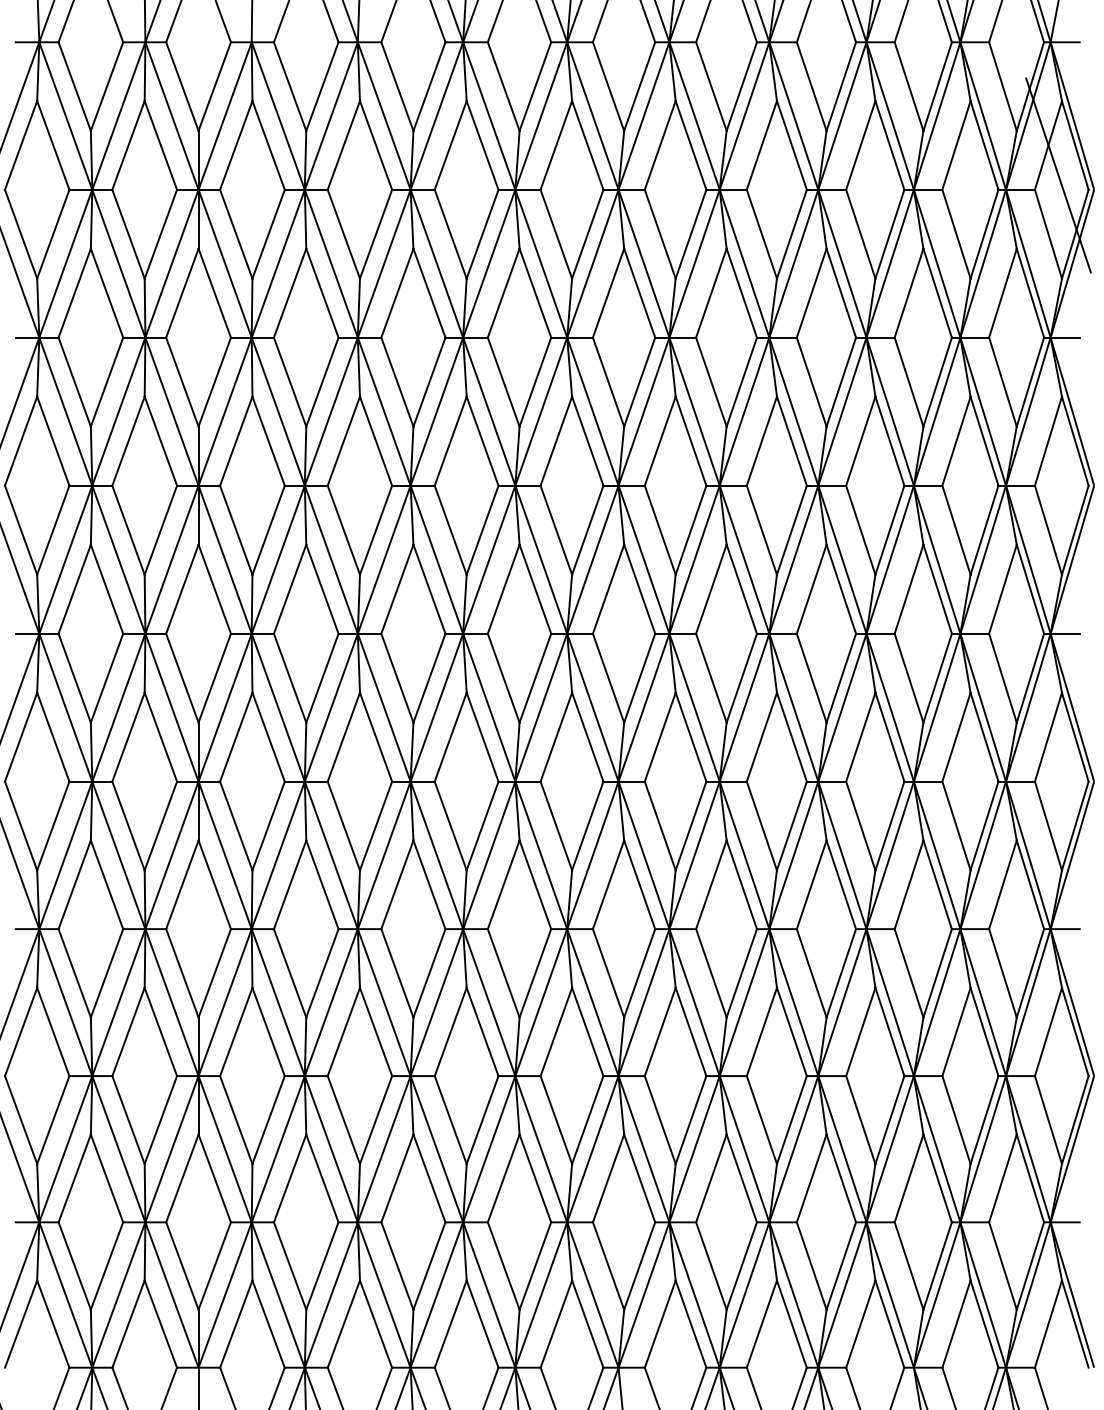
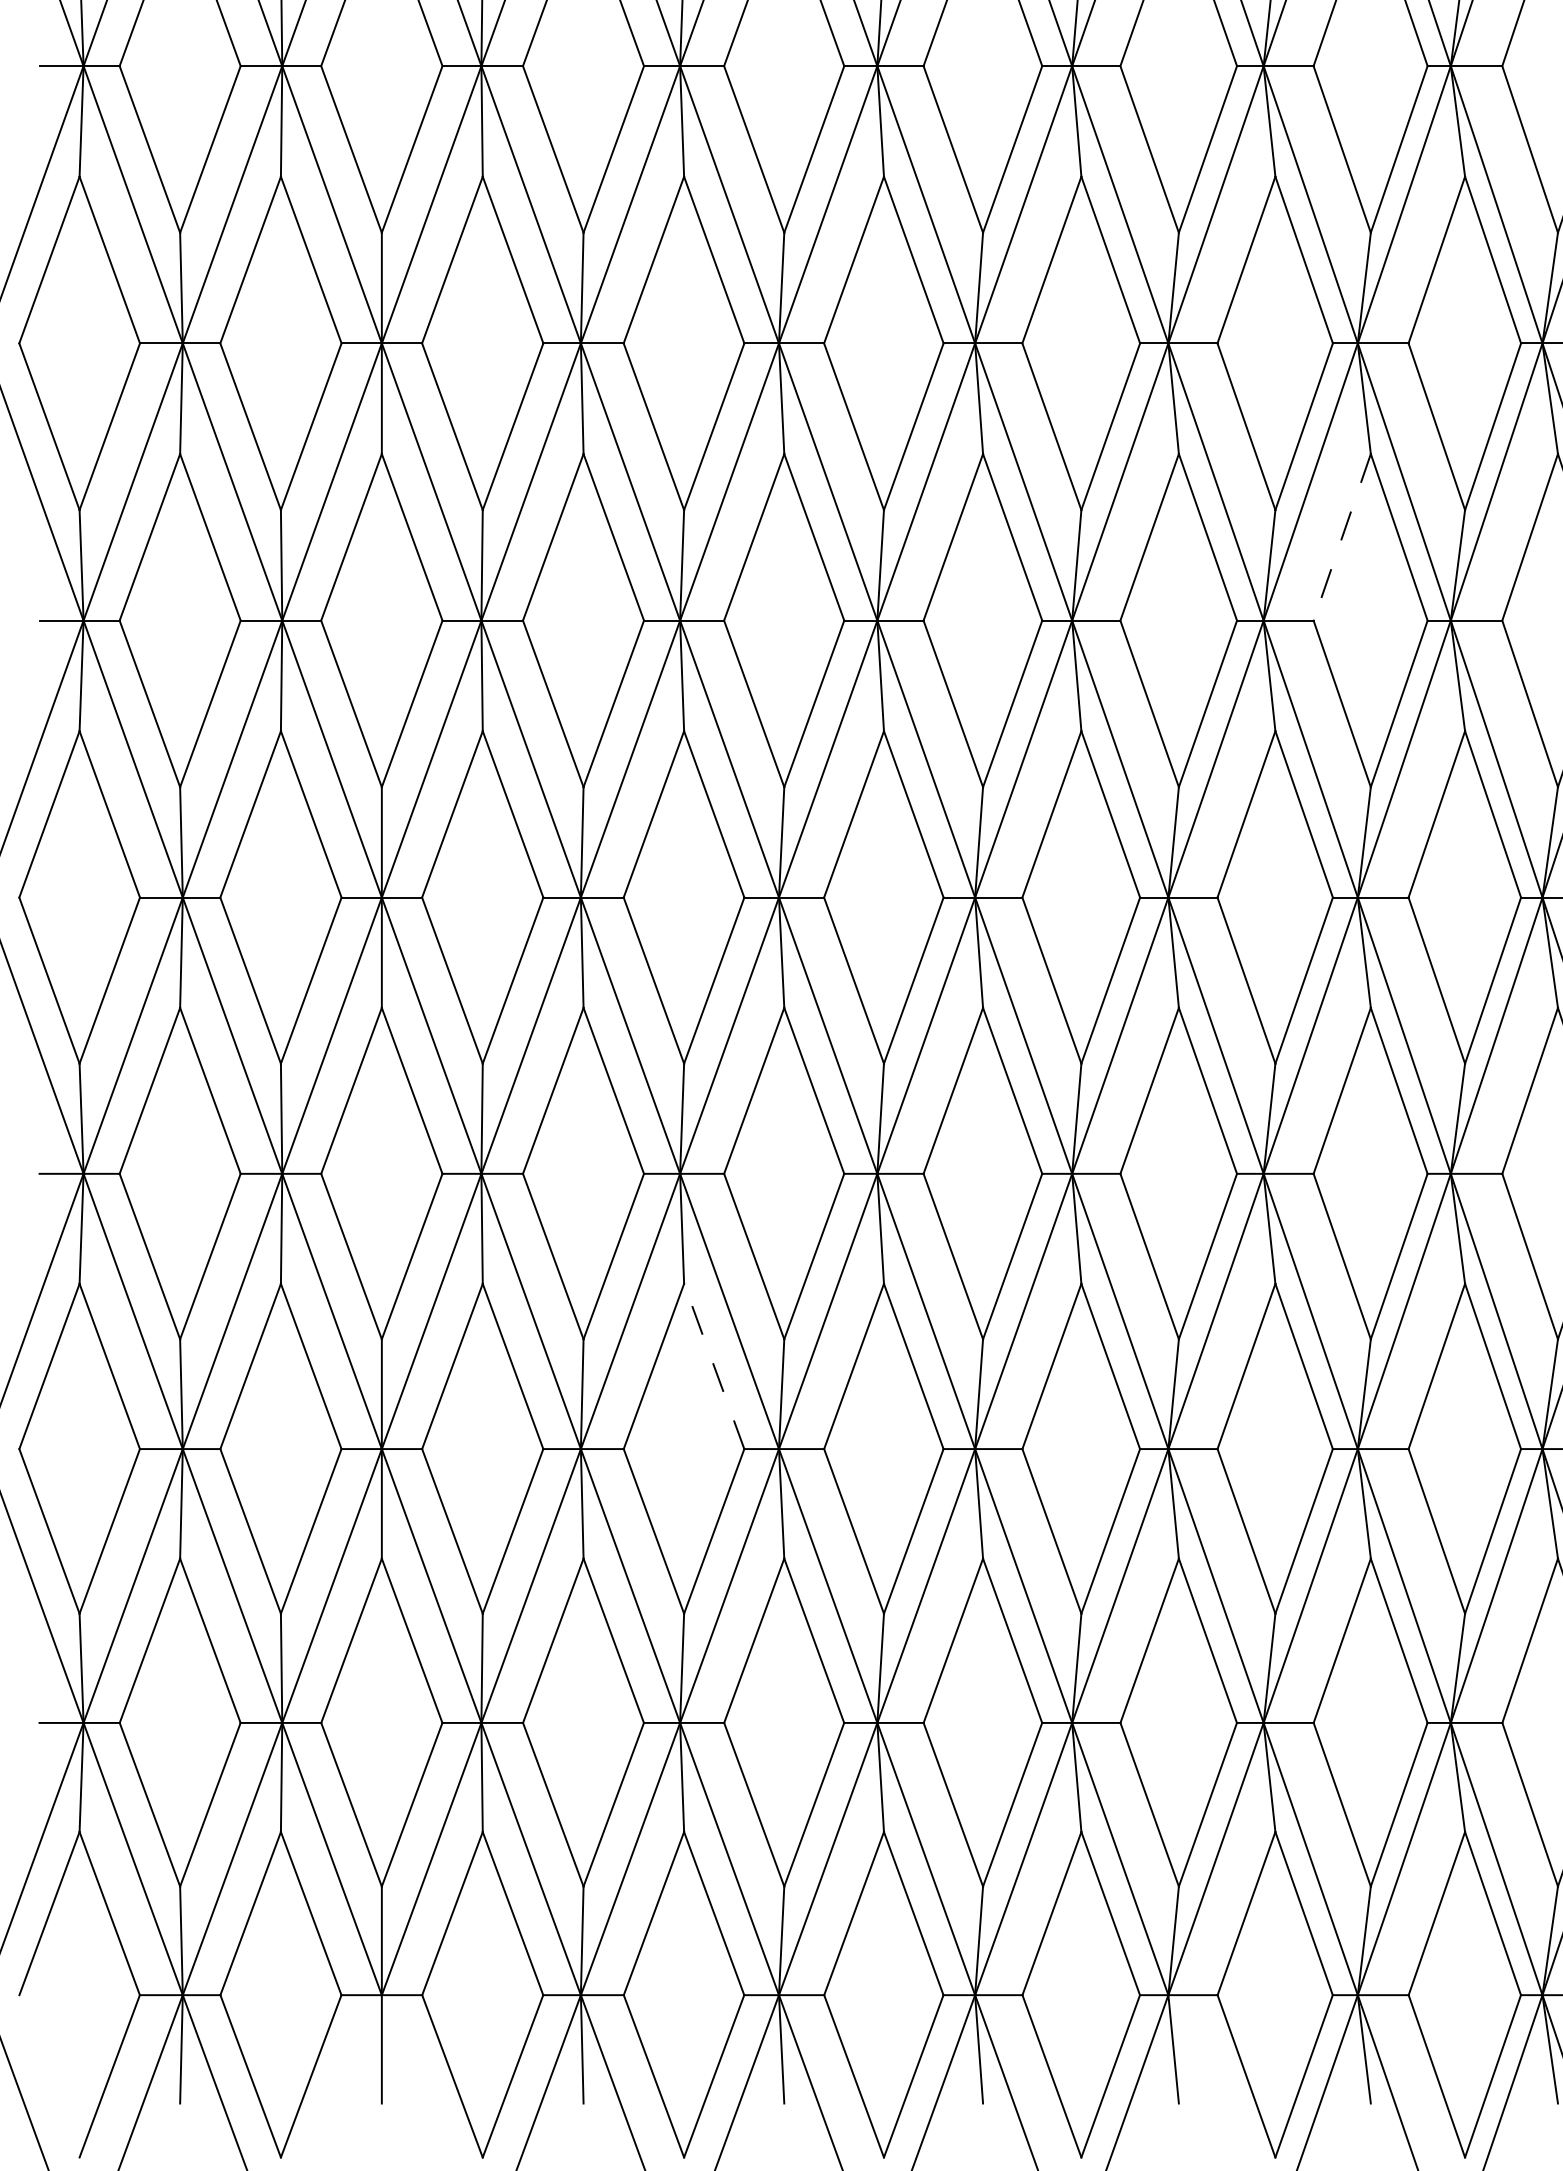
line: (711, 589) -> (1342, 537), solid -> dashed
line: (376, 1031) -> (715, 1365), solid -> dashed

